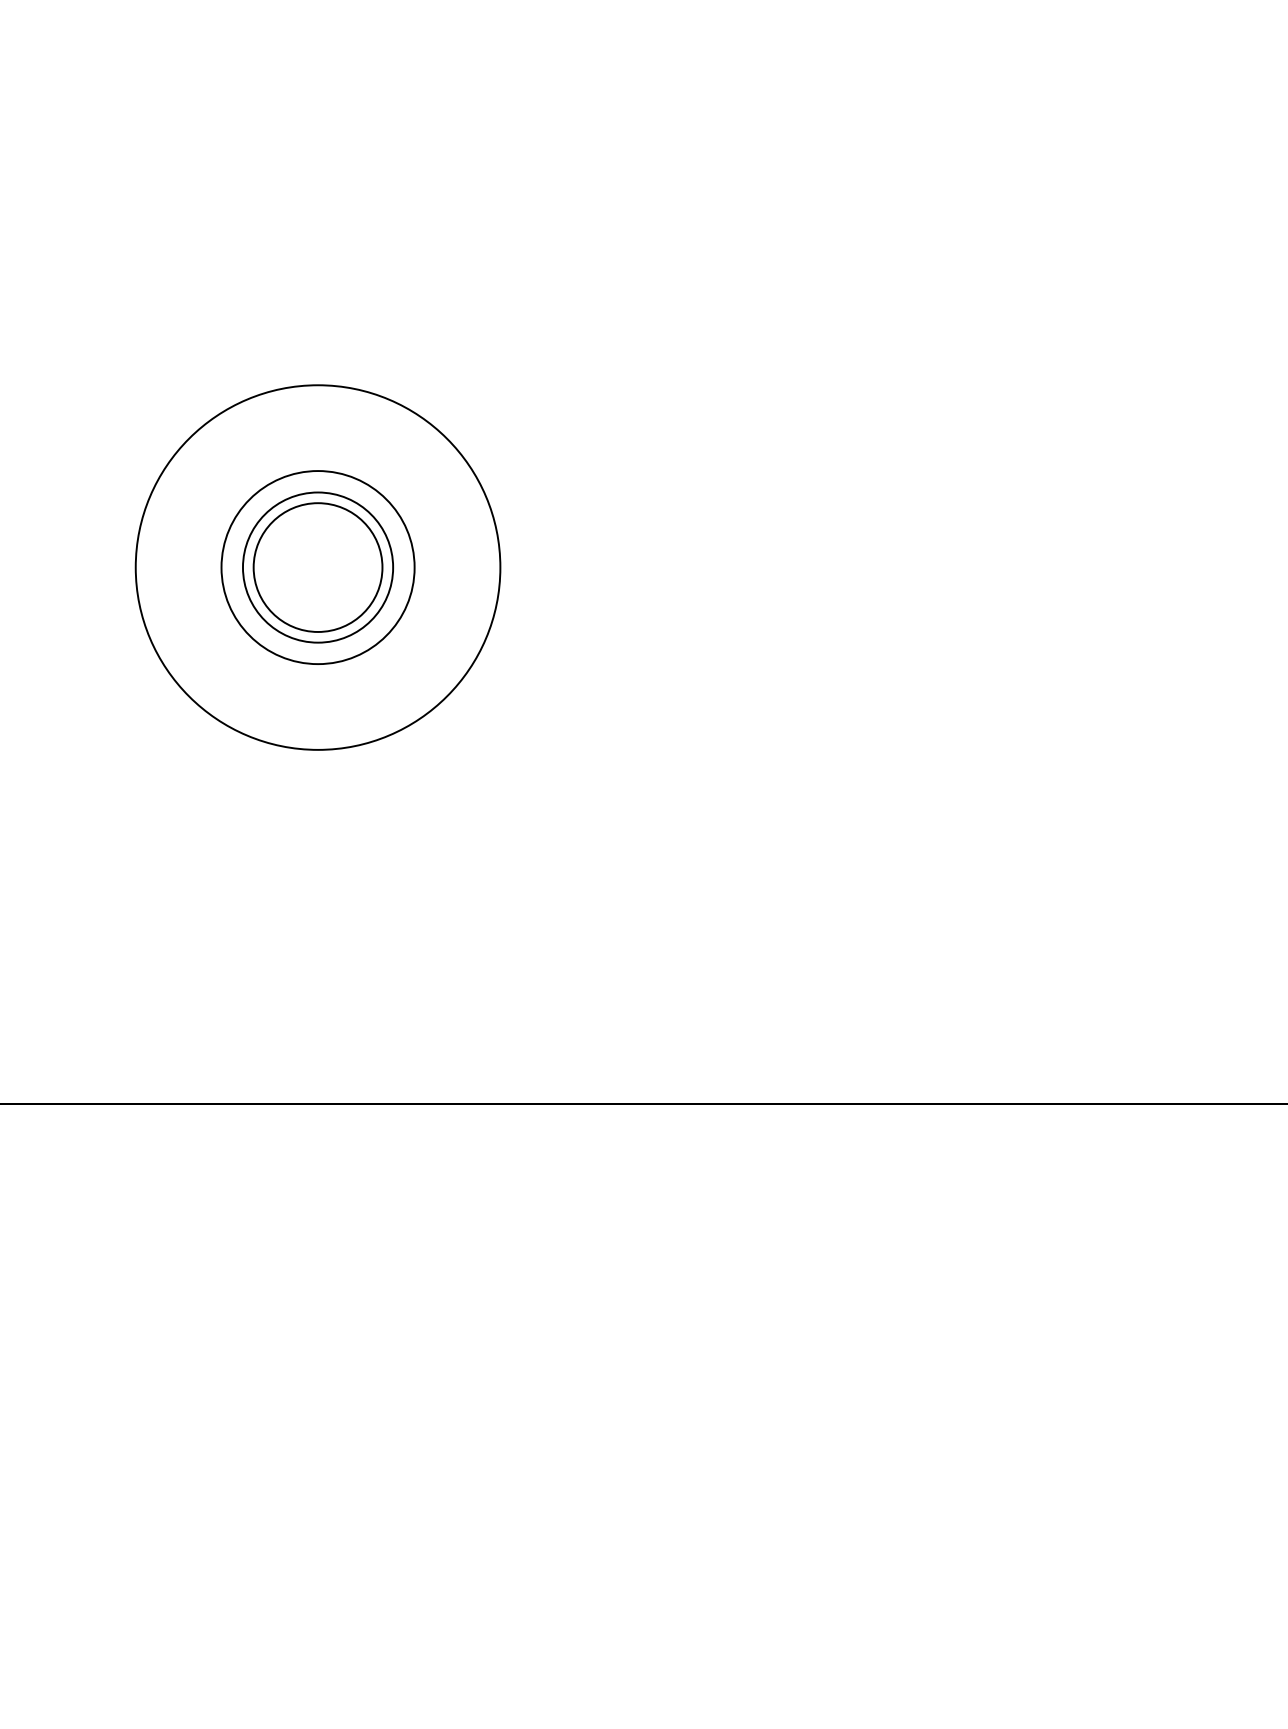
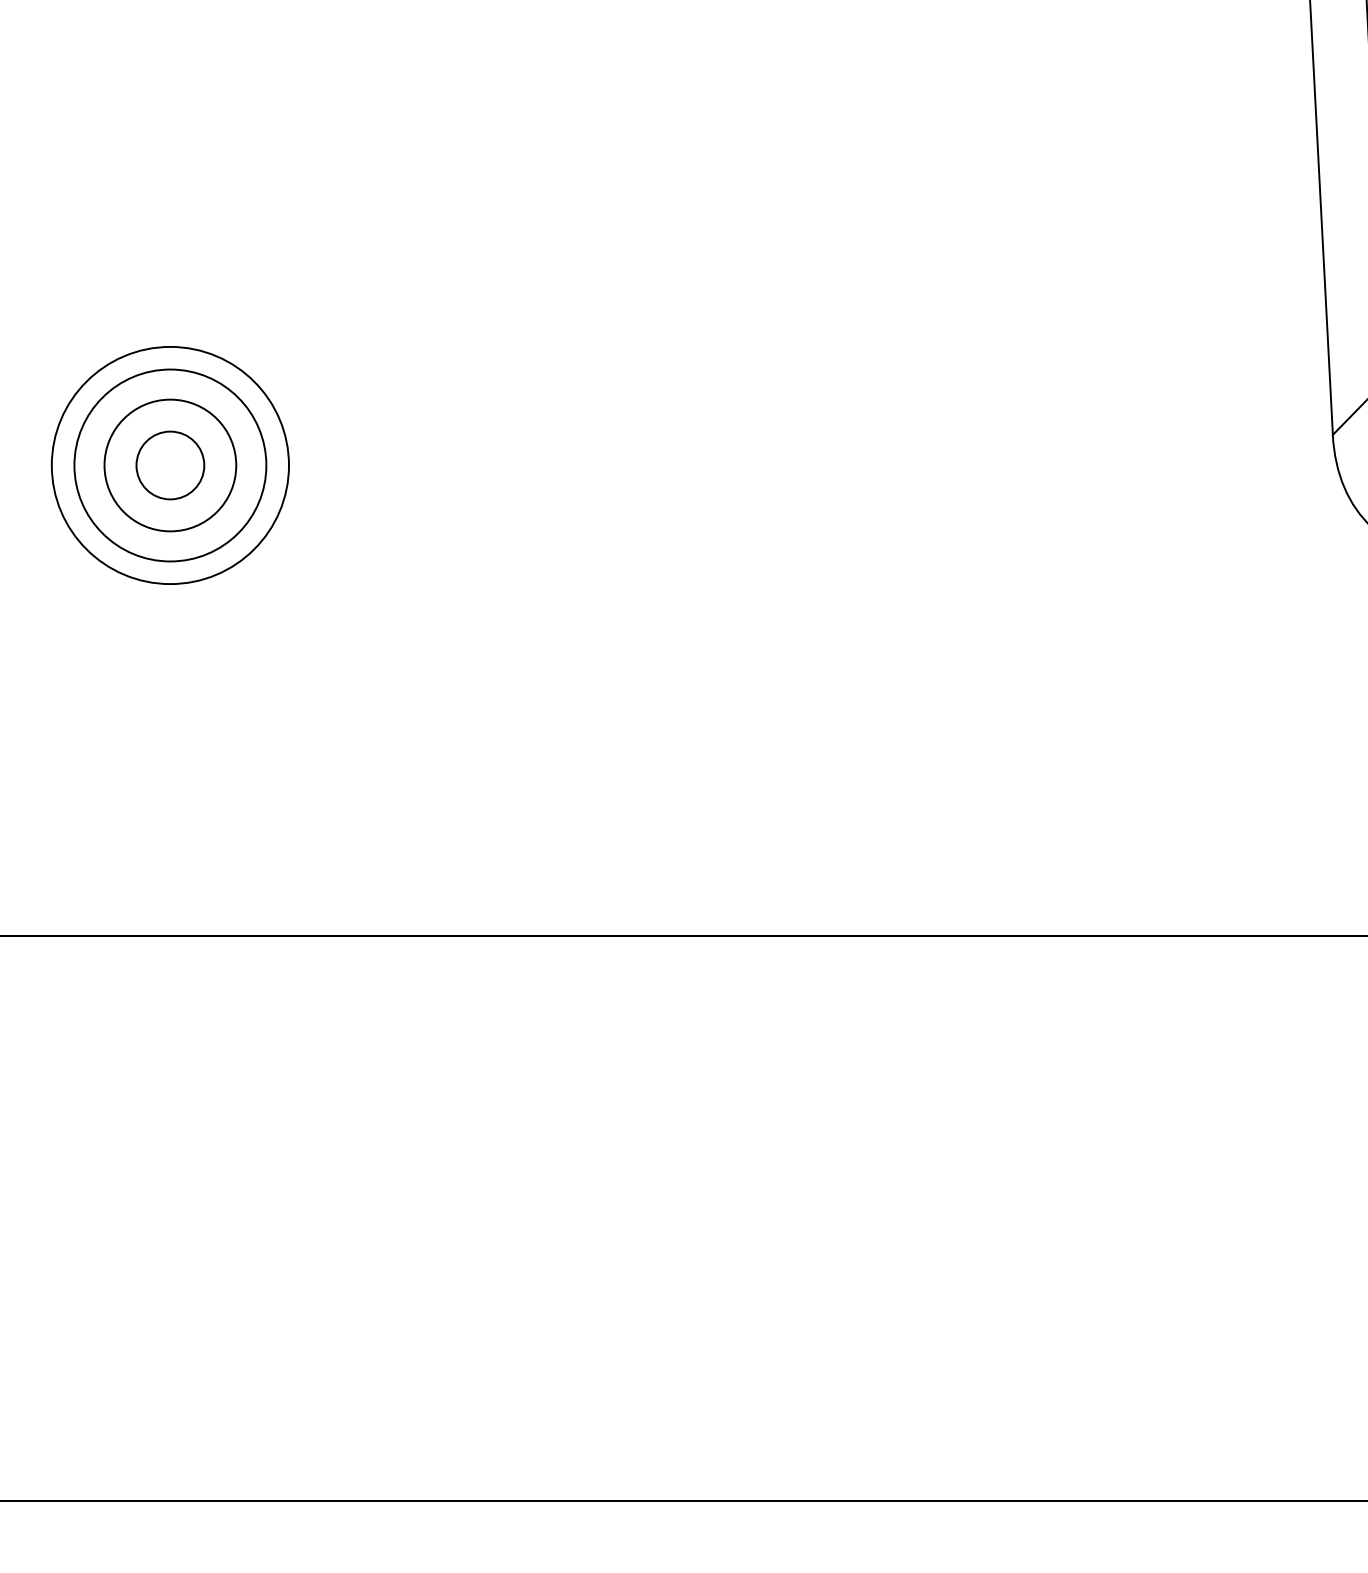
circle: (317, 567) -> (169, 465), size x0.6
circle: (318, 567) -> (170, 465), size x0.6
circle: (318, 567) -> (170, 465), size x1.4

